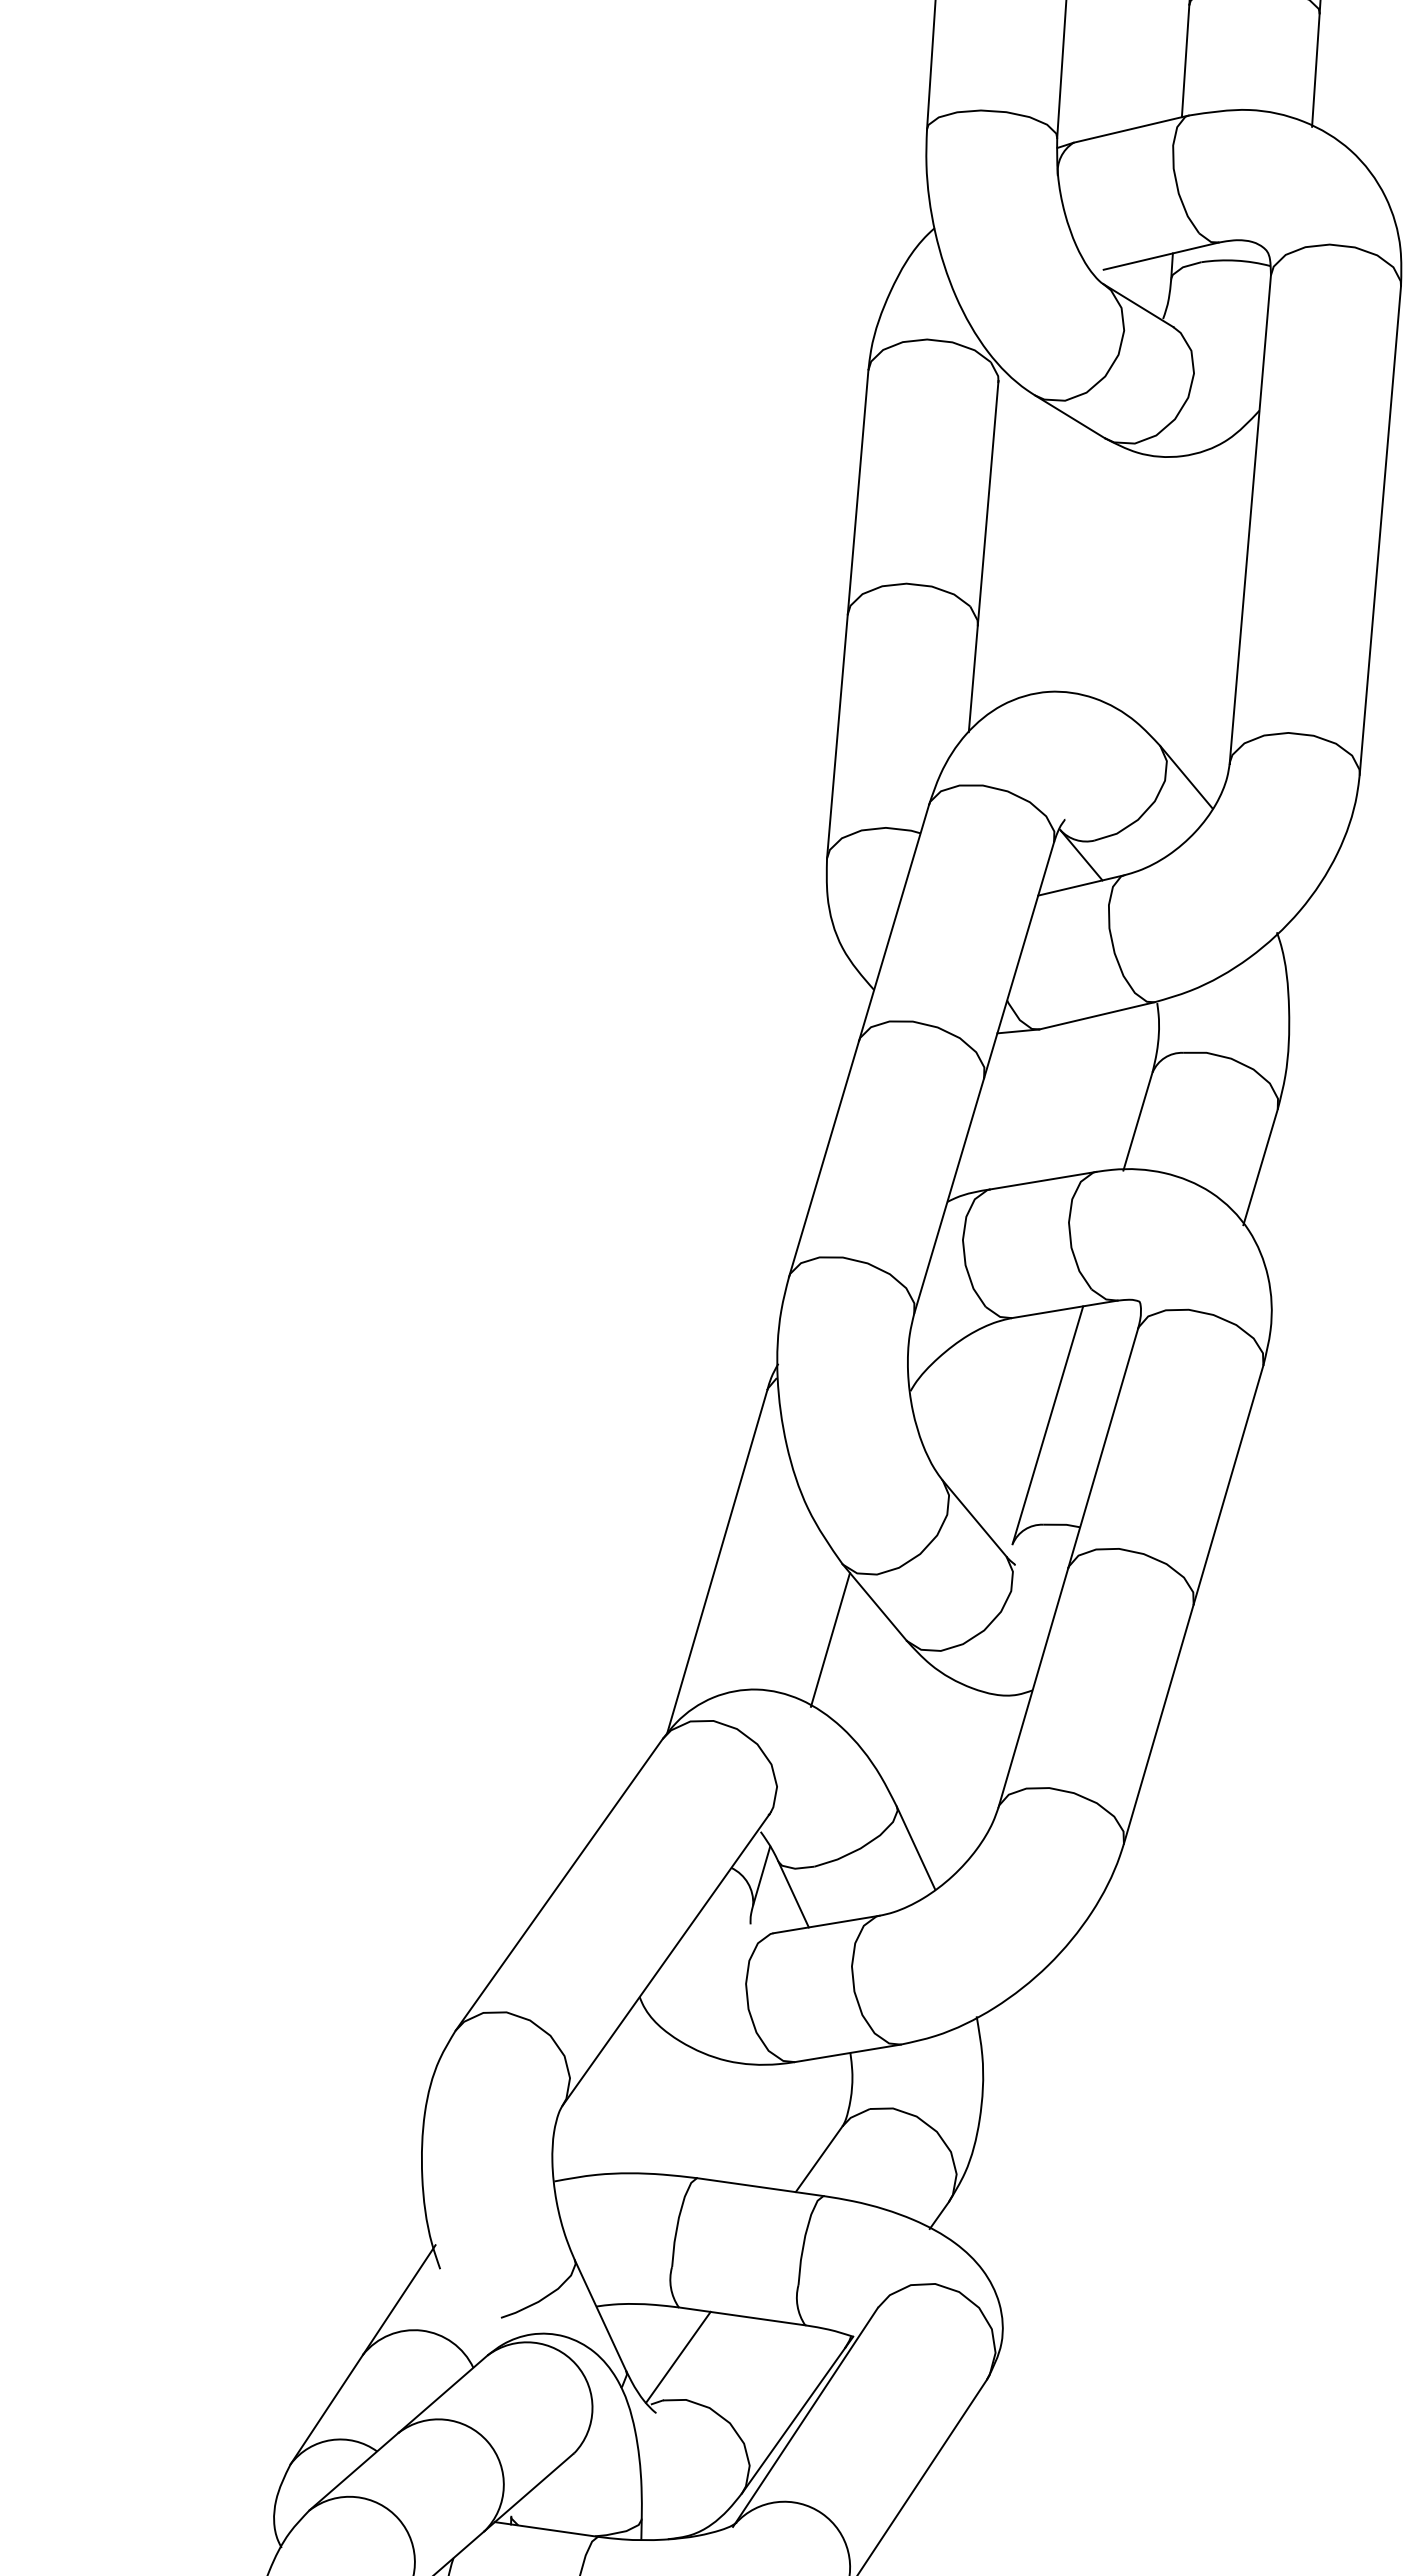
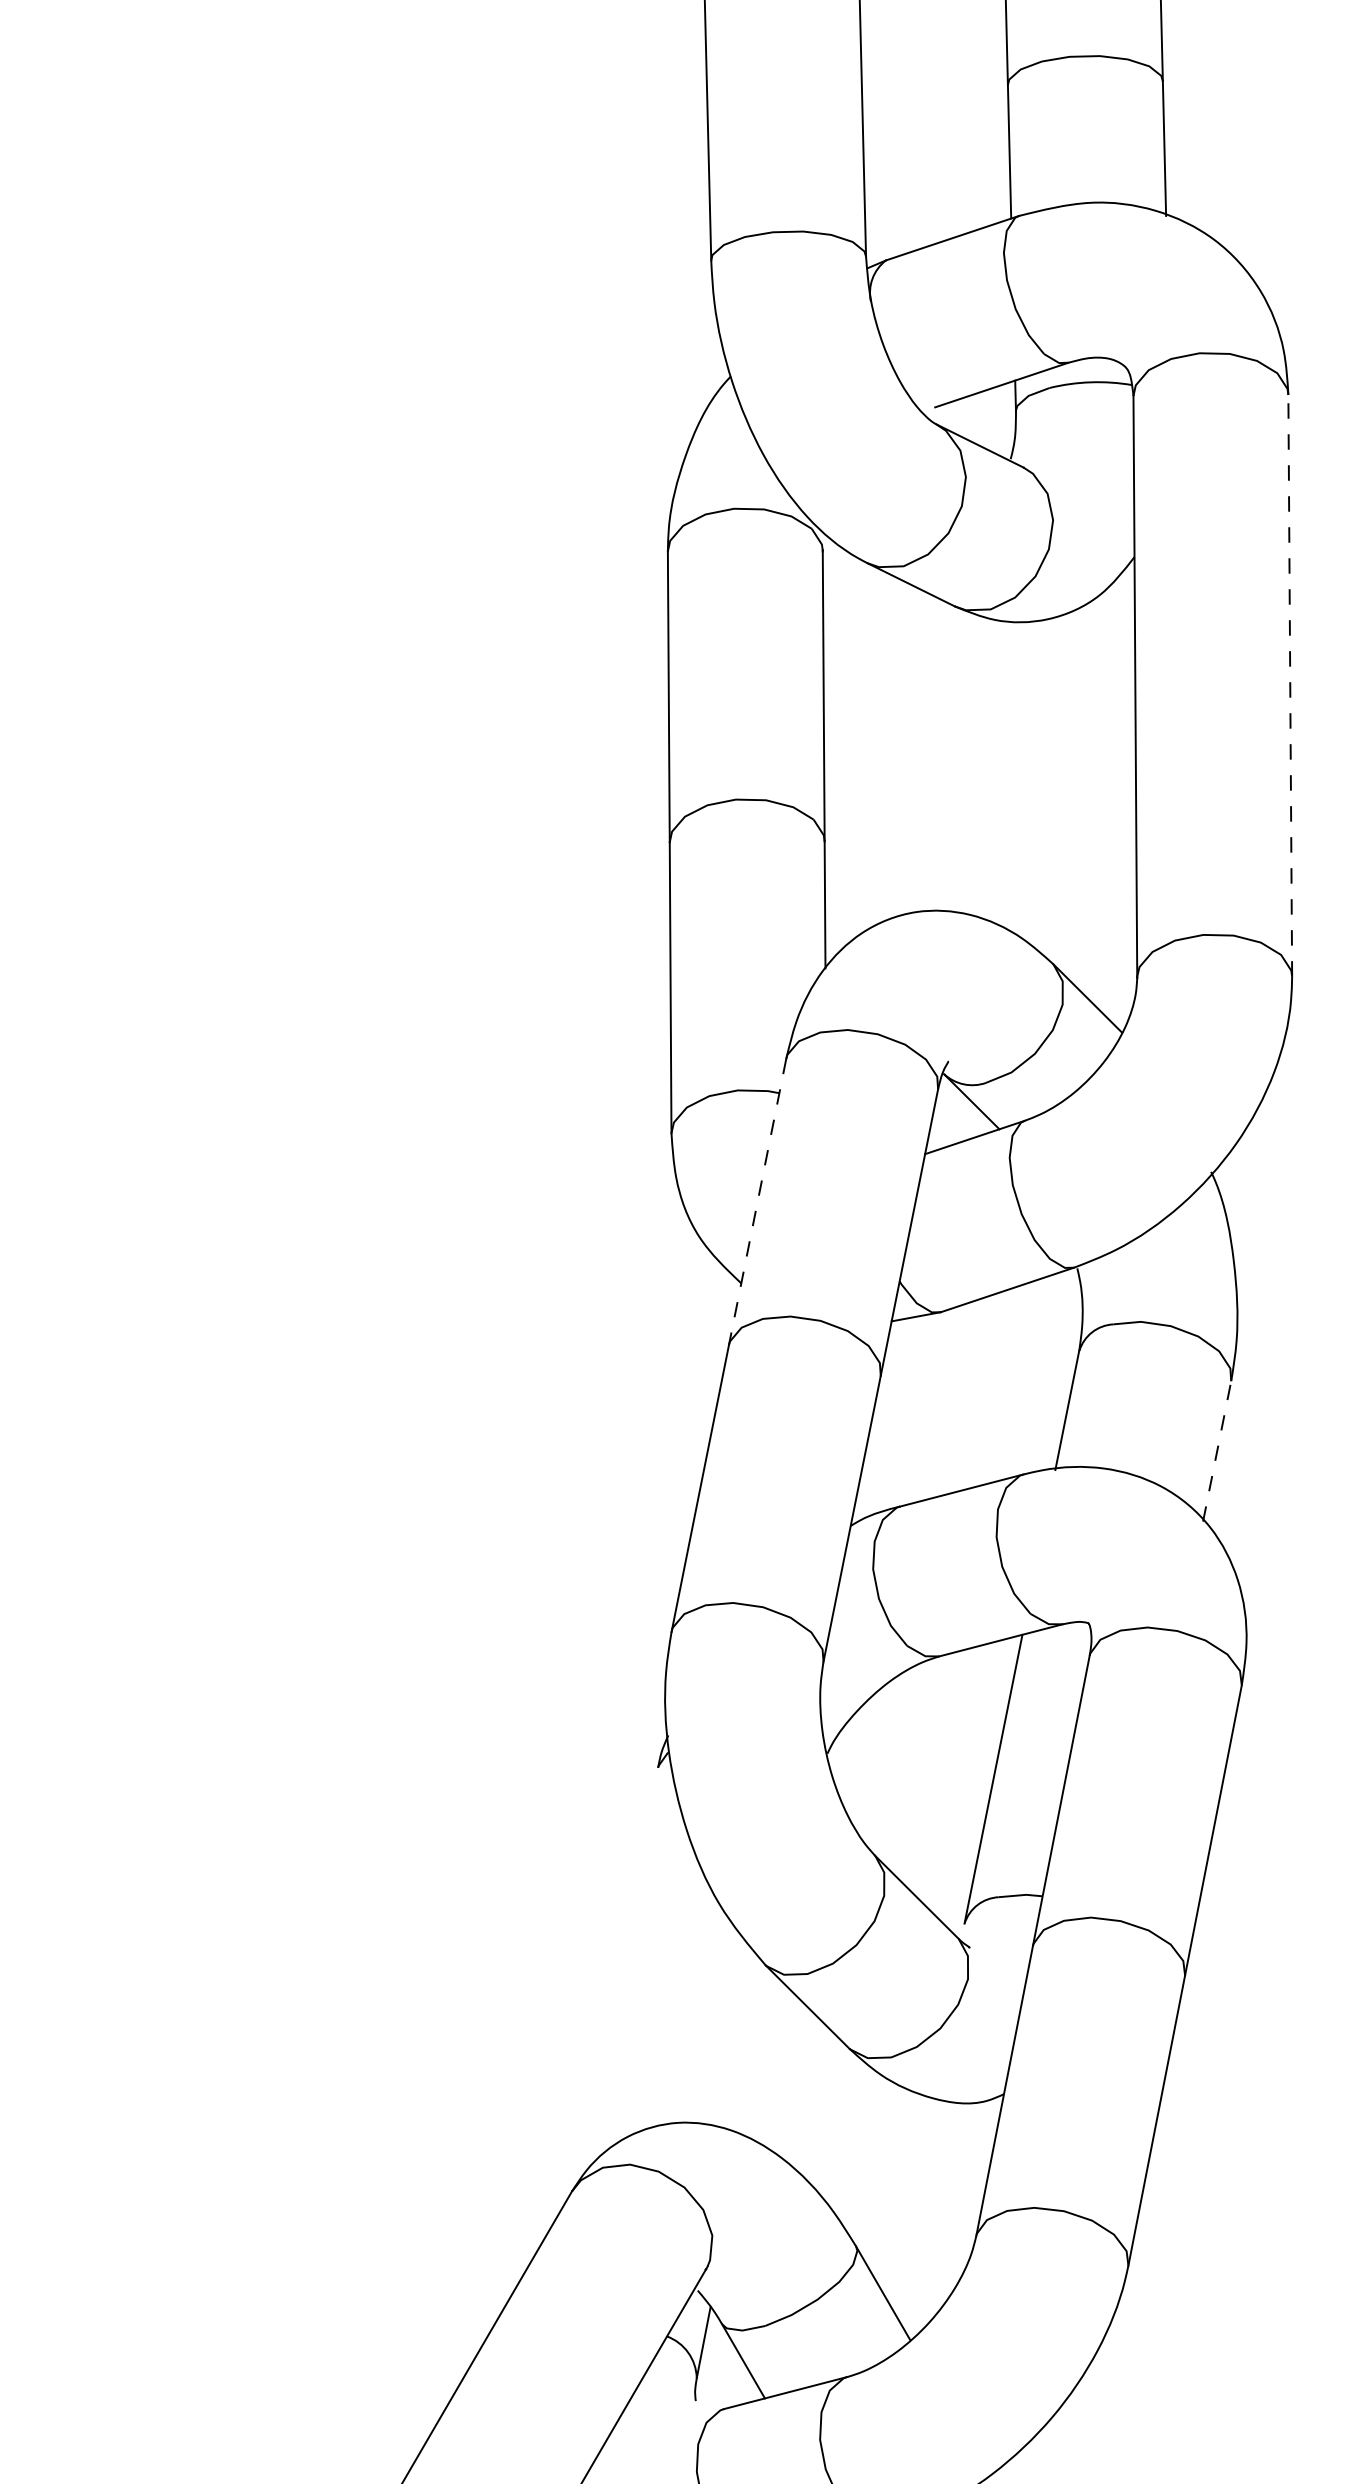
line: (1380, 530) -> (1290, 685), solid -> dashed
line: (893, 923) -> (757, 1202), solid -> dashed
line: (1260, 1166) -> (1216, 1450), solid -> dashed
line: (717, 1561) -> (617, 1975), removed
line: (830, 1639) -> (759, 2055), removed

